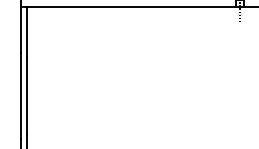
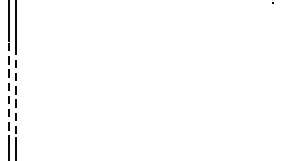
line: (20, 95) -> (8, 91), solid -> dashed
line: (26, 96) -> (16, 92), solid -> dashed

